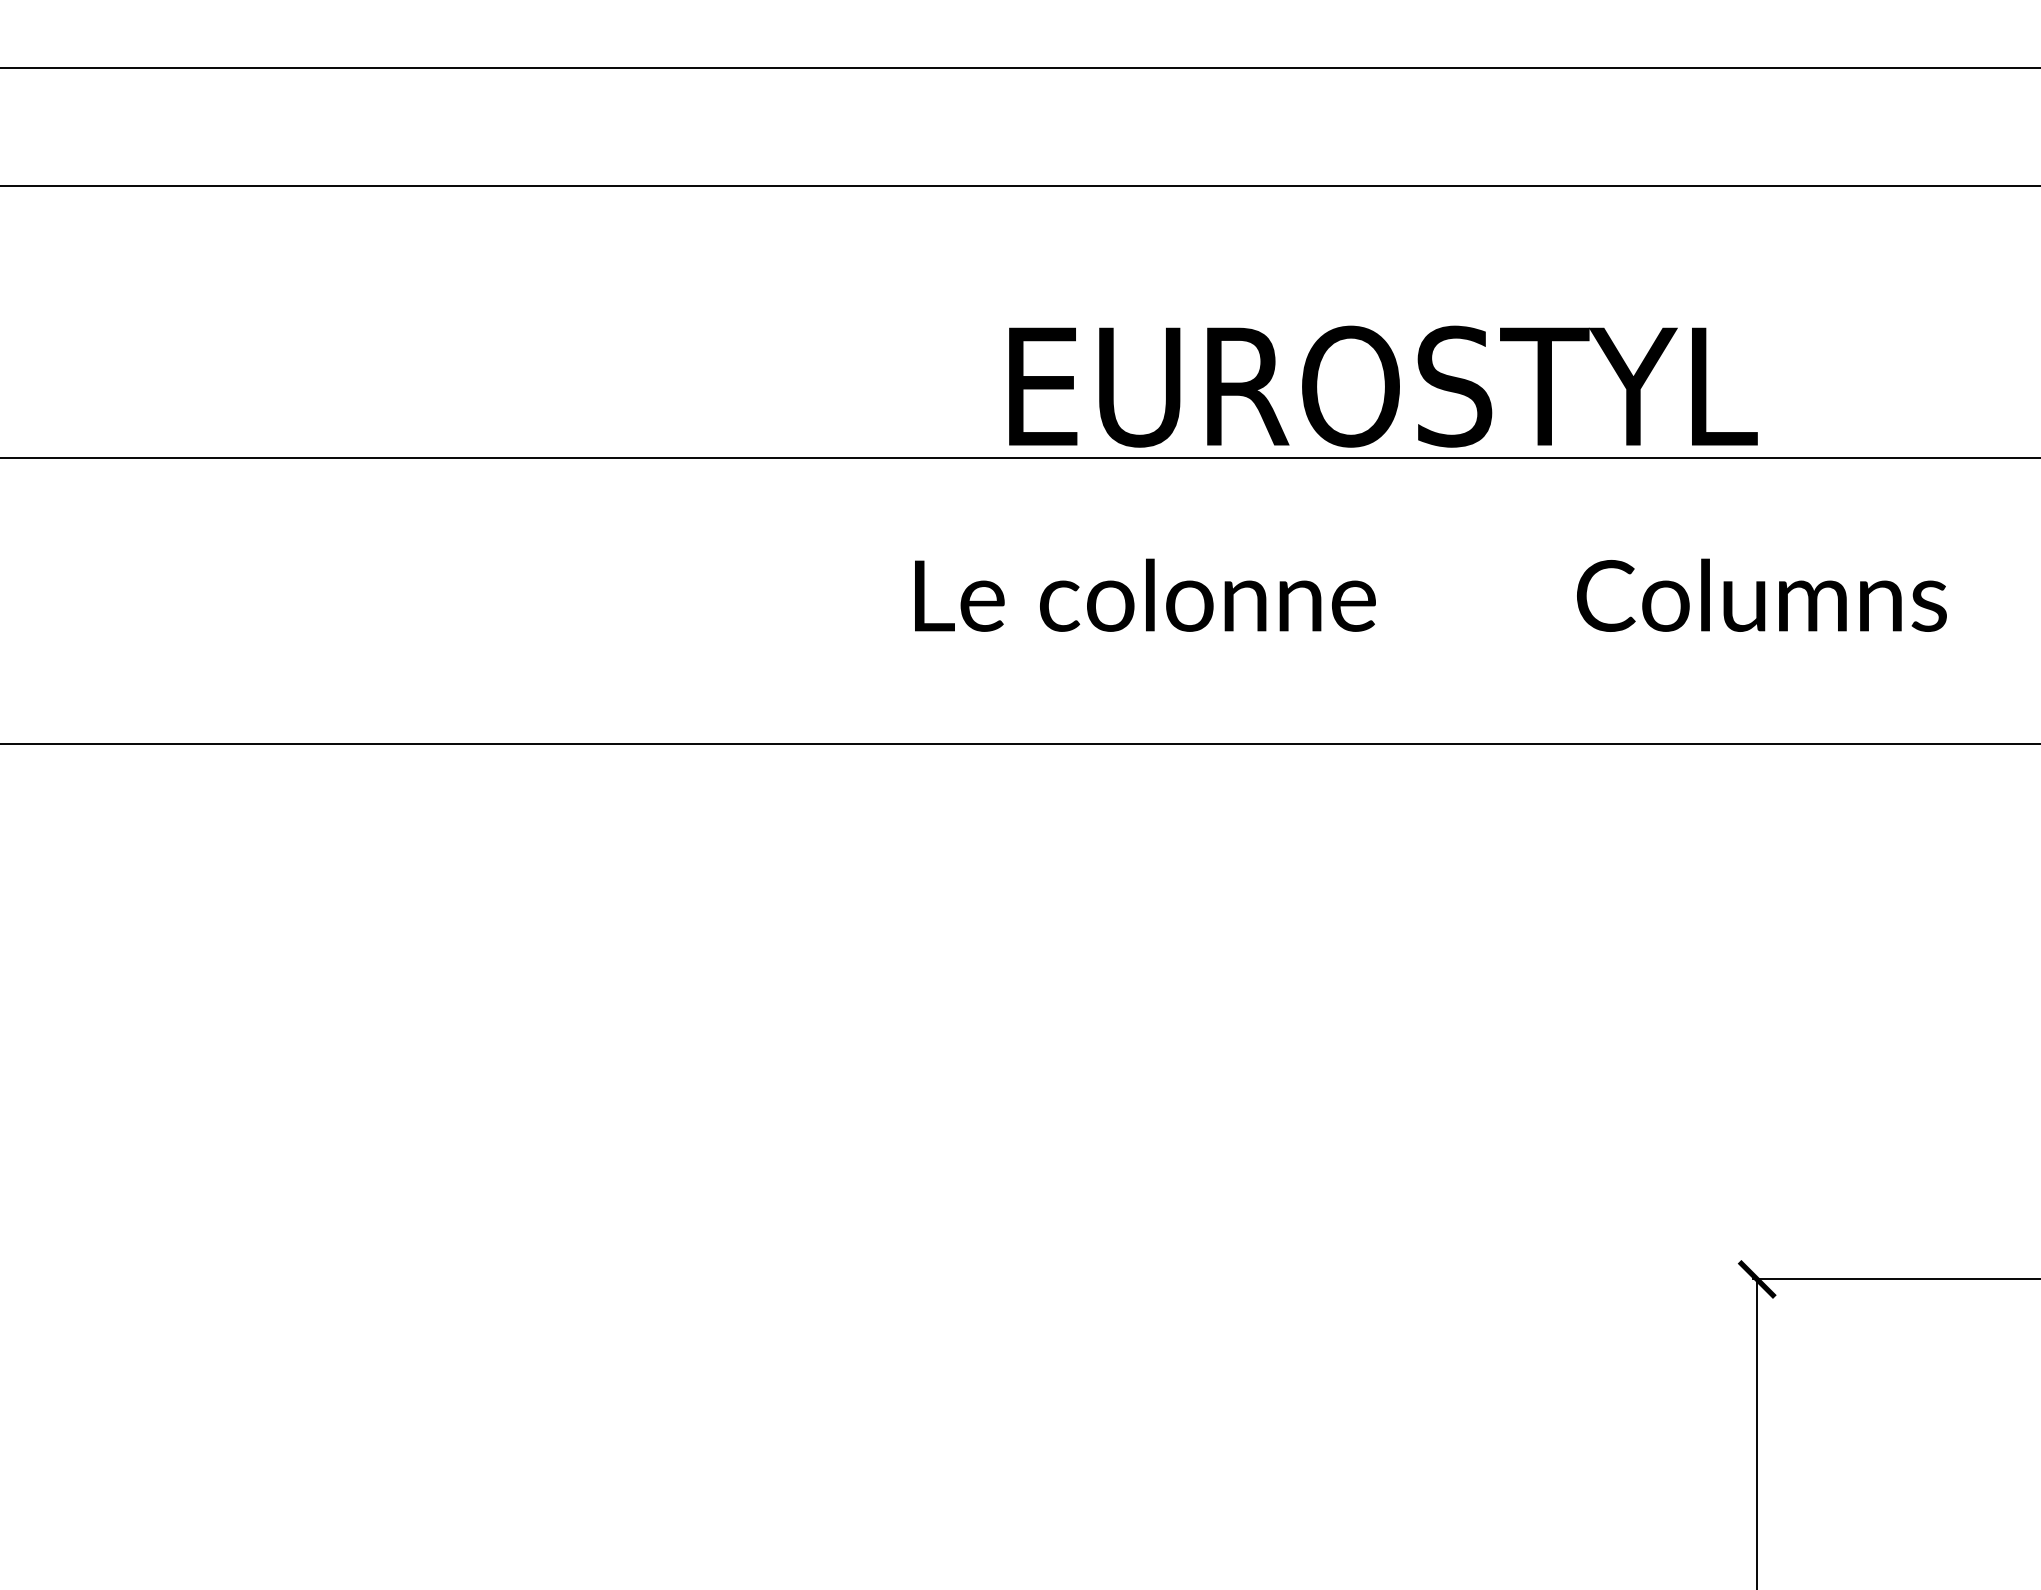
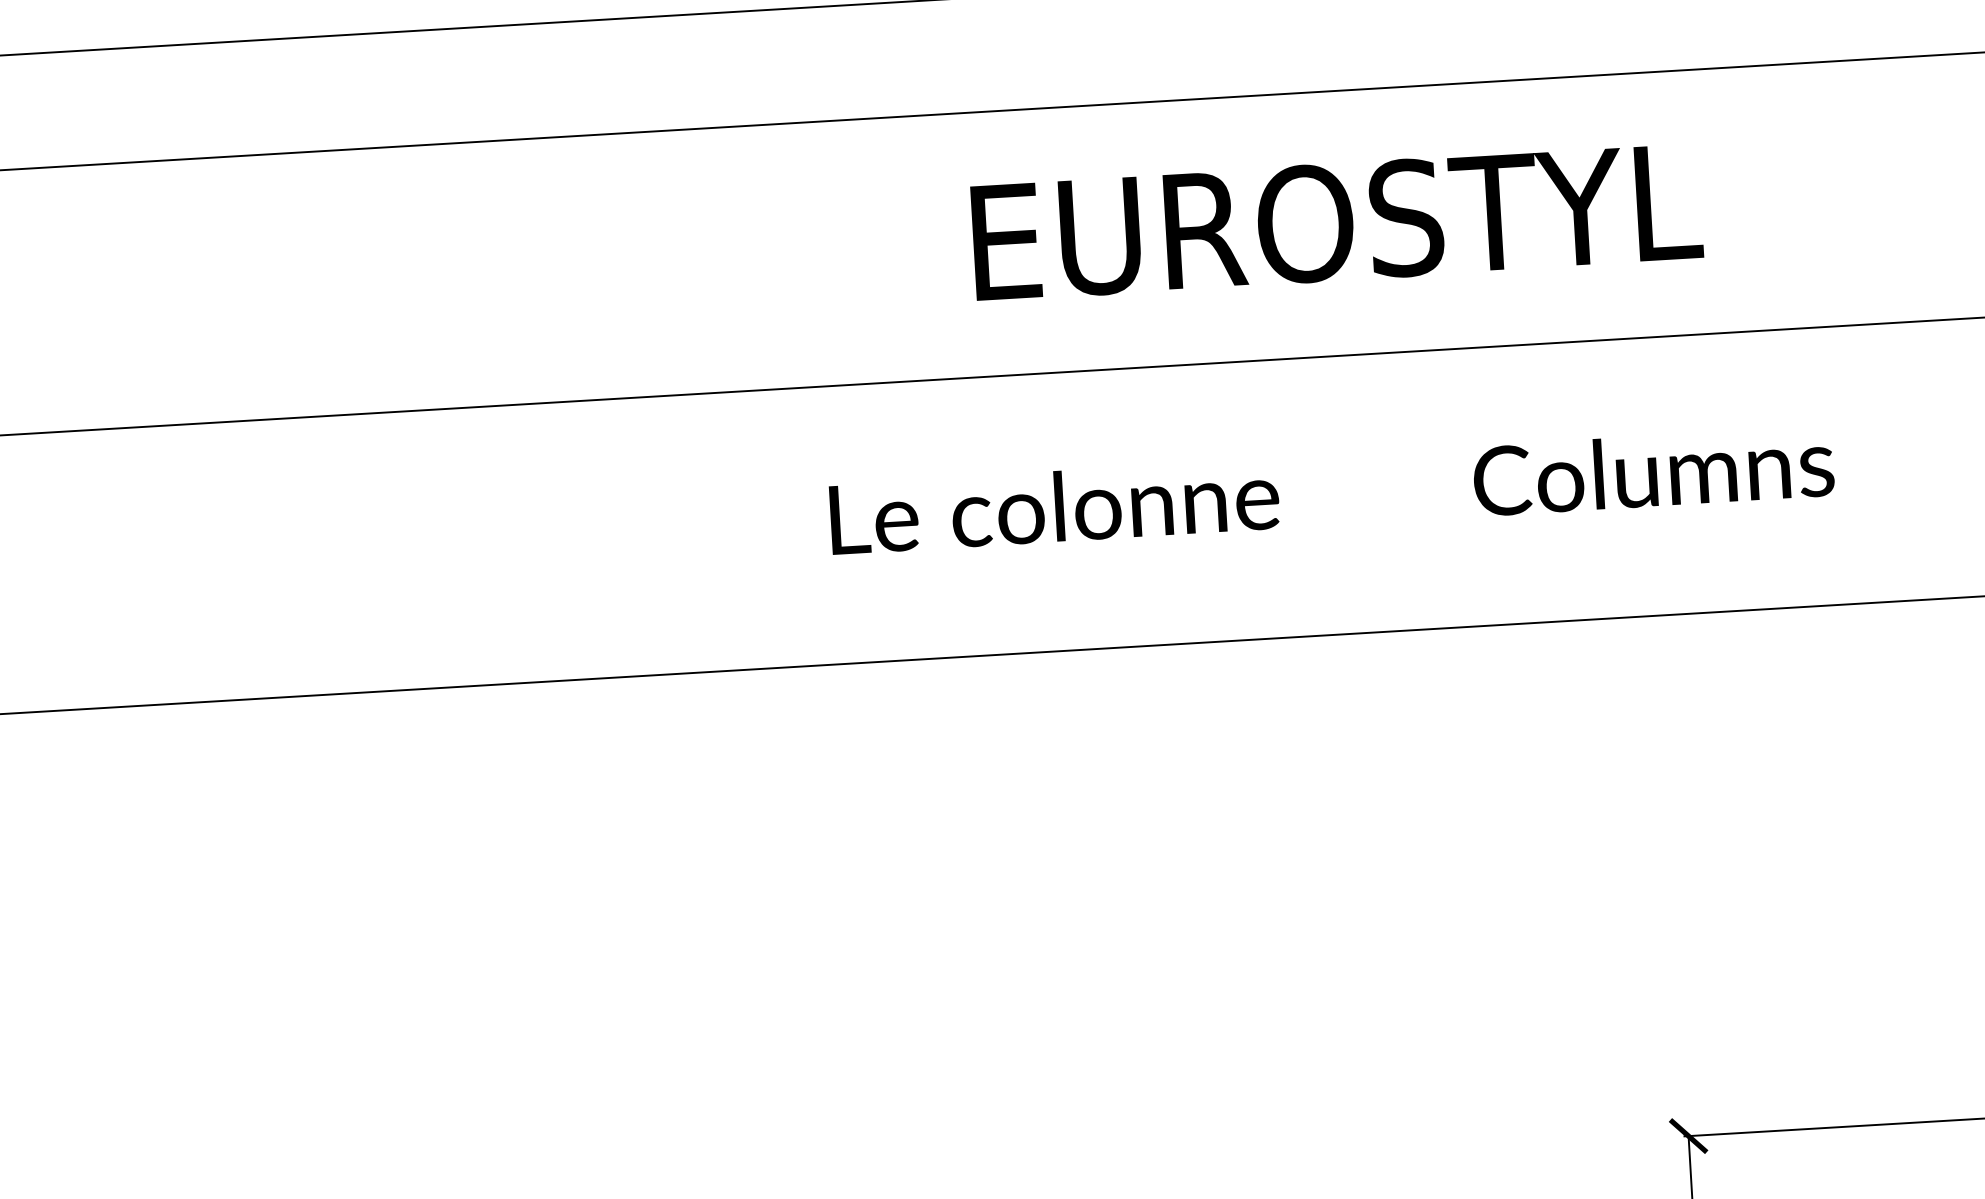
text: (1383, 386) -> (1337, 222), moved

